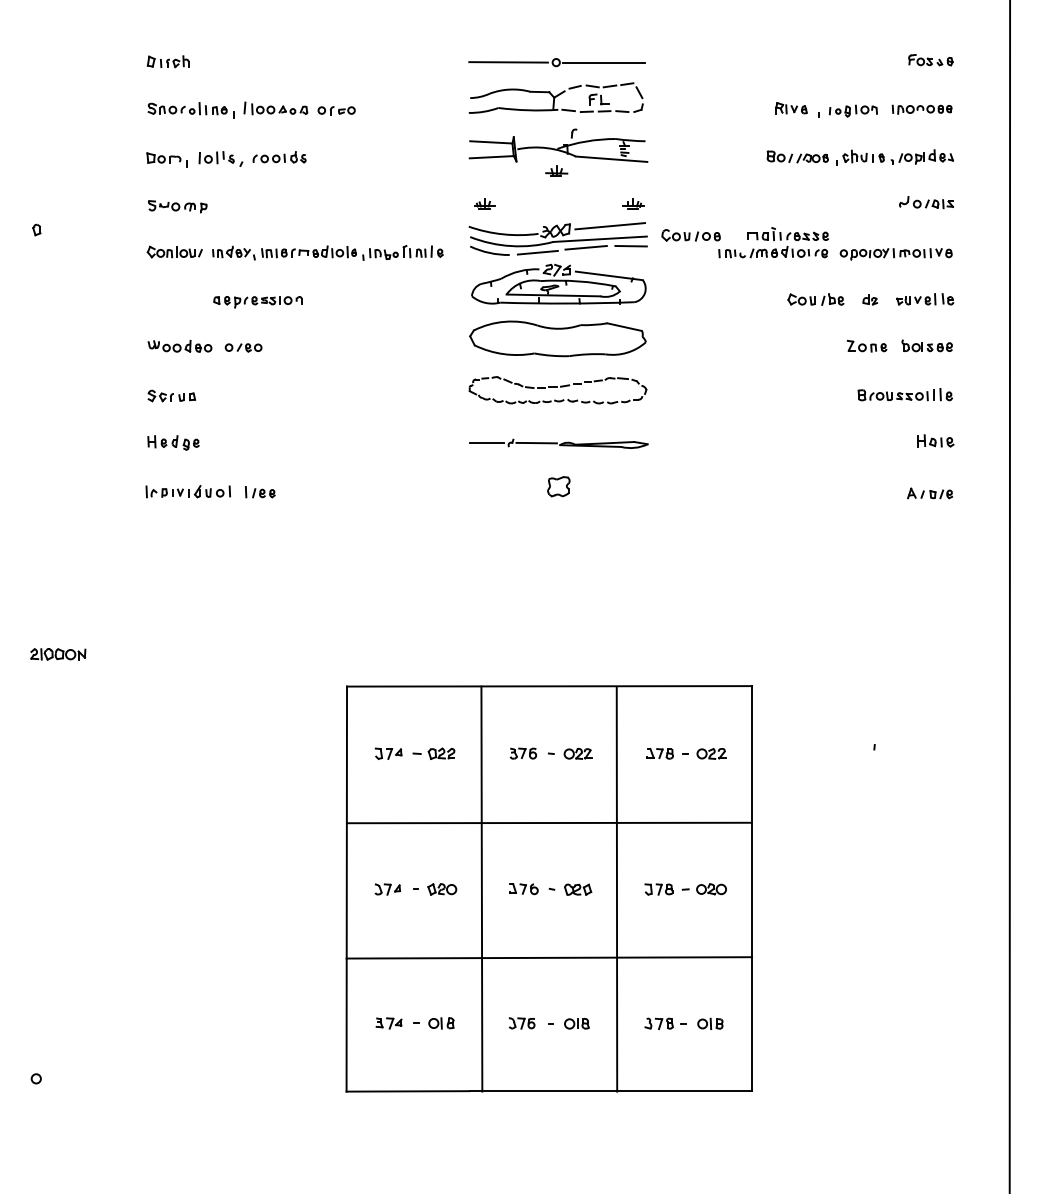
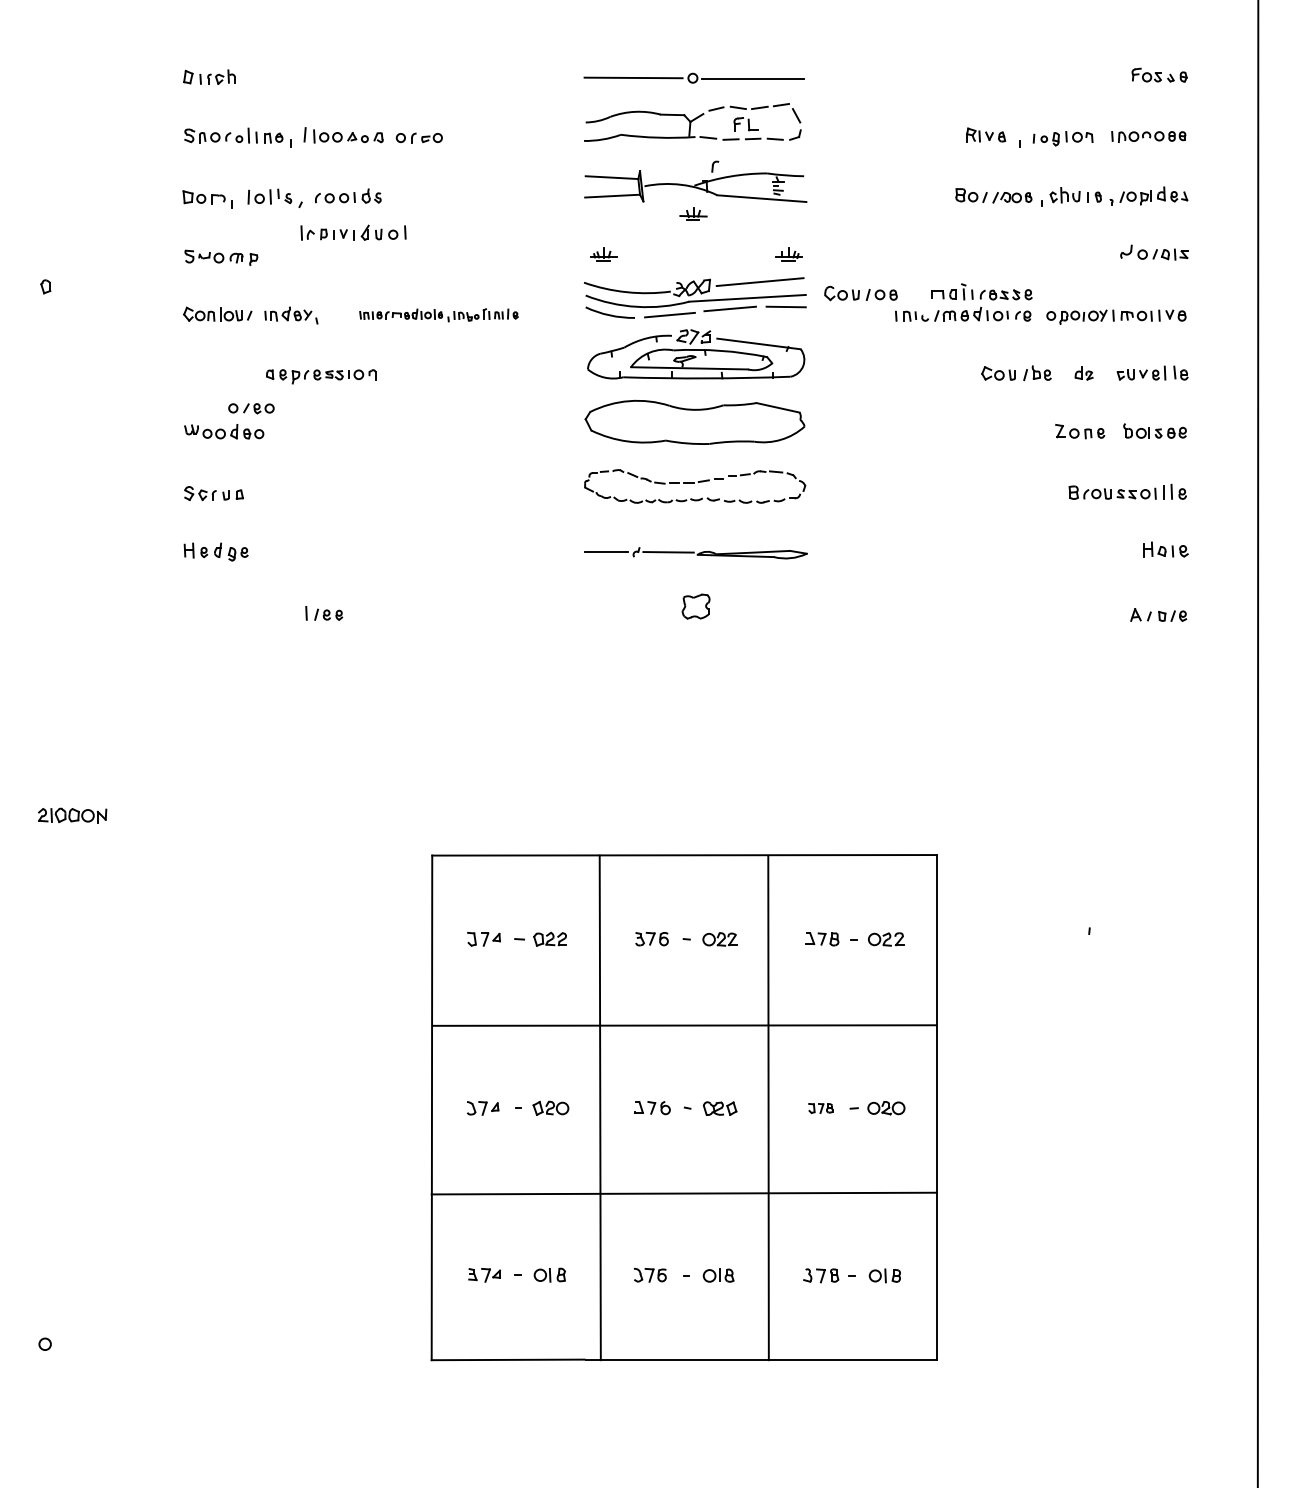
part: (352, 252) -> (438, 314), size x0.7
part: (243, 347) -> (251, 408), moved
part: (188, 491) -> (353, 232), moved
part: (658, 889) -> (820, 1108), size x0.7

